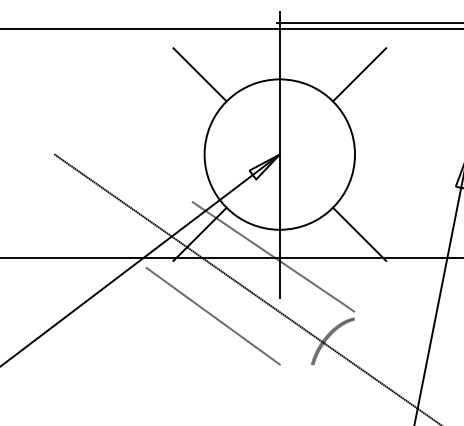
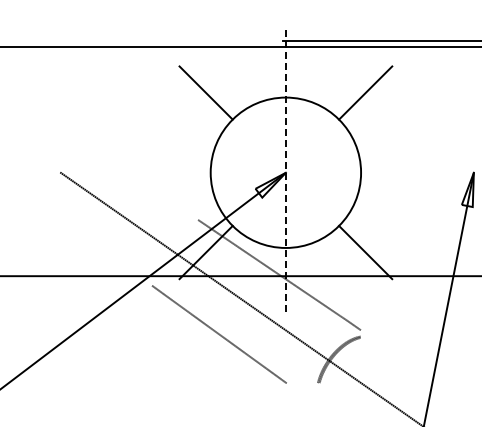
line: (279, 155) -> (285, 173), solid -> dashed

